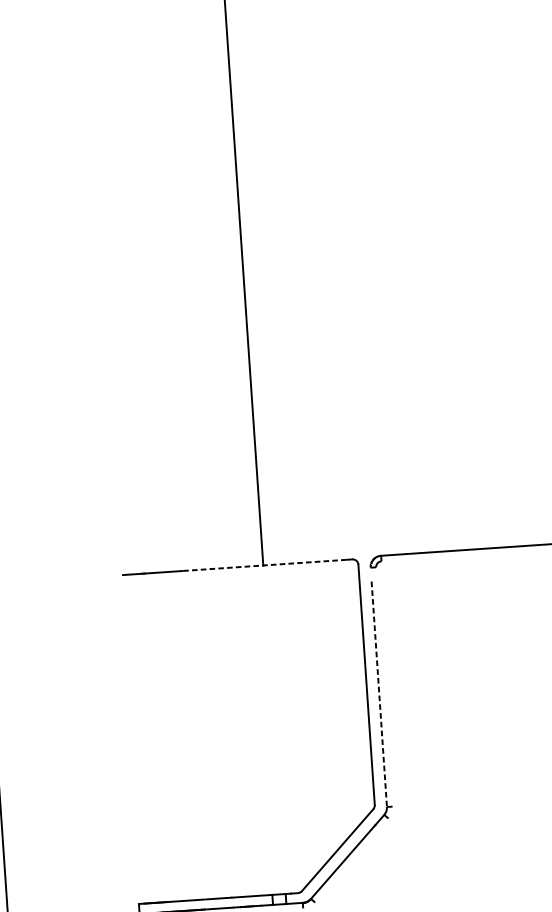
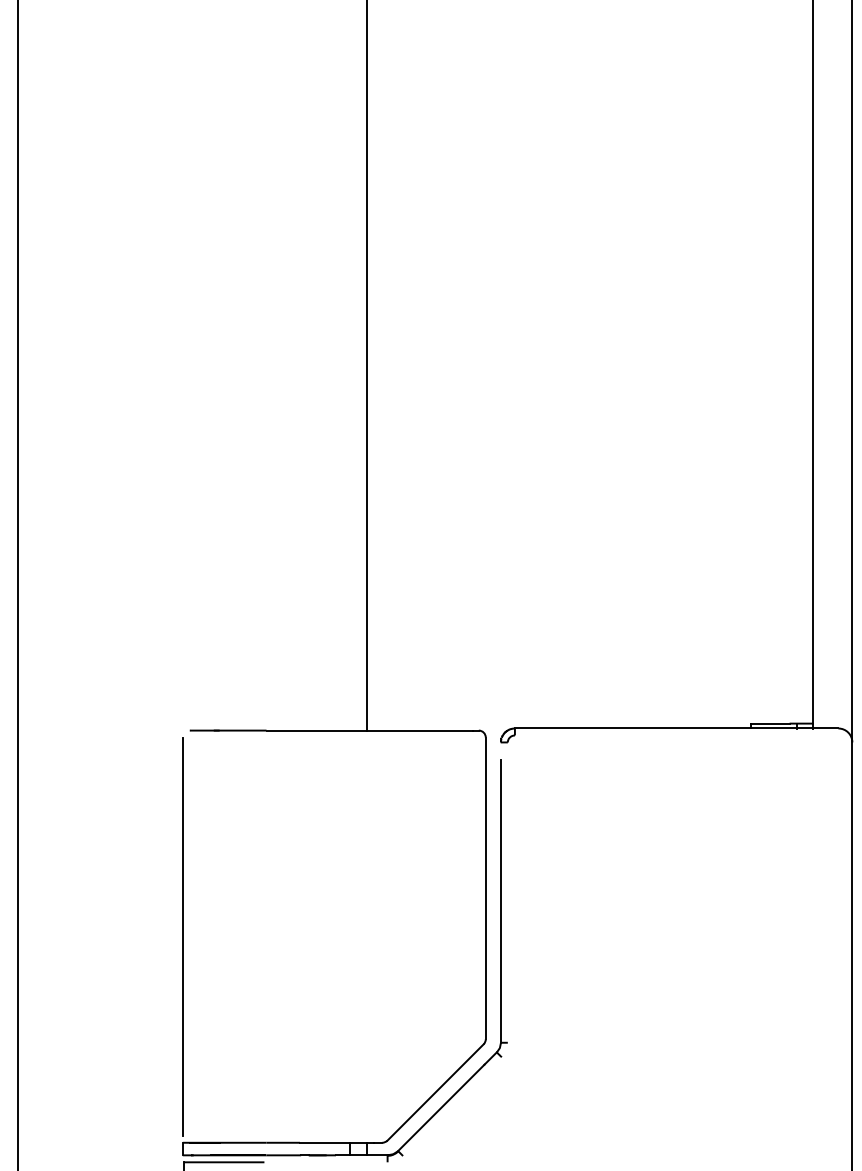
line: (266, 565) -> (370, 730), dashed -> solid
line: (379, 694) -> (500, 901), dashed -> solid
line: (127, 739) -> (182, 936), added

